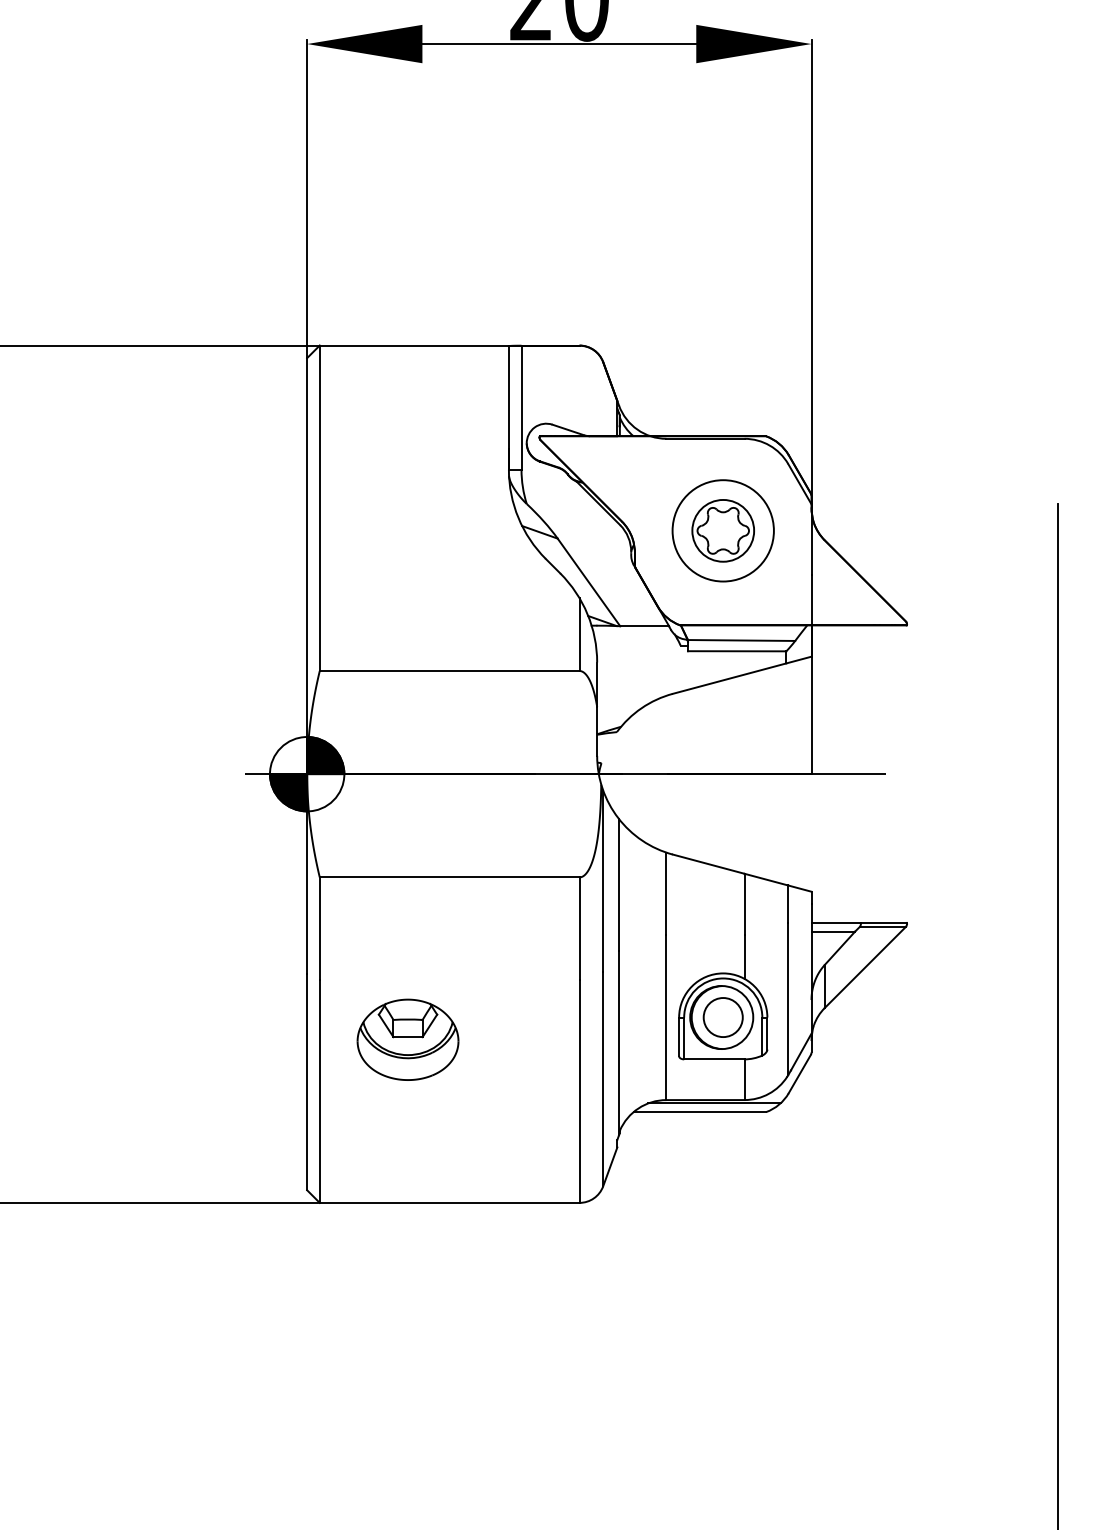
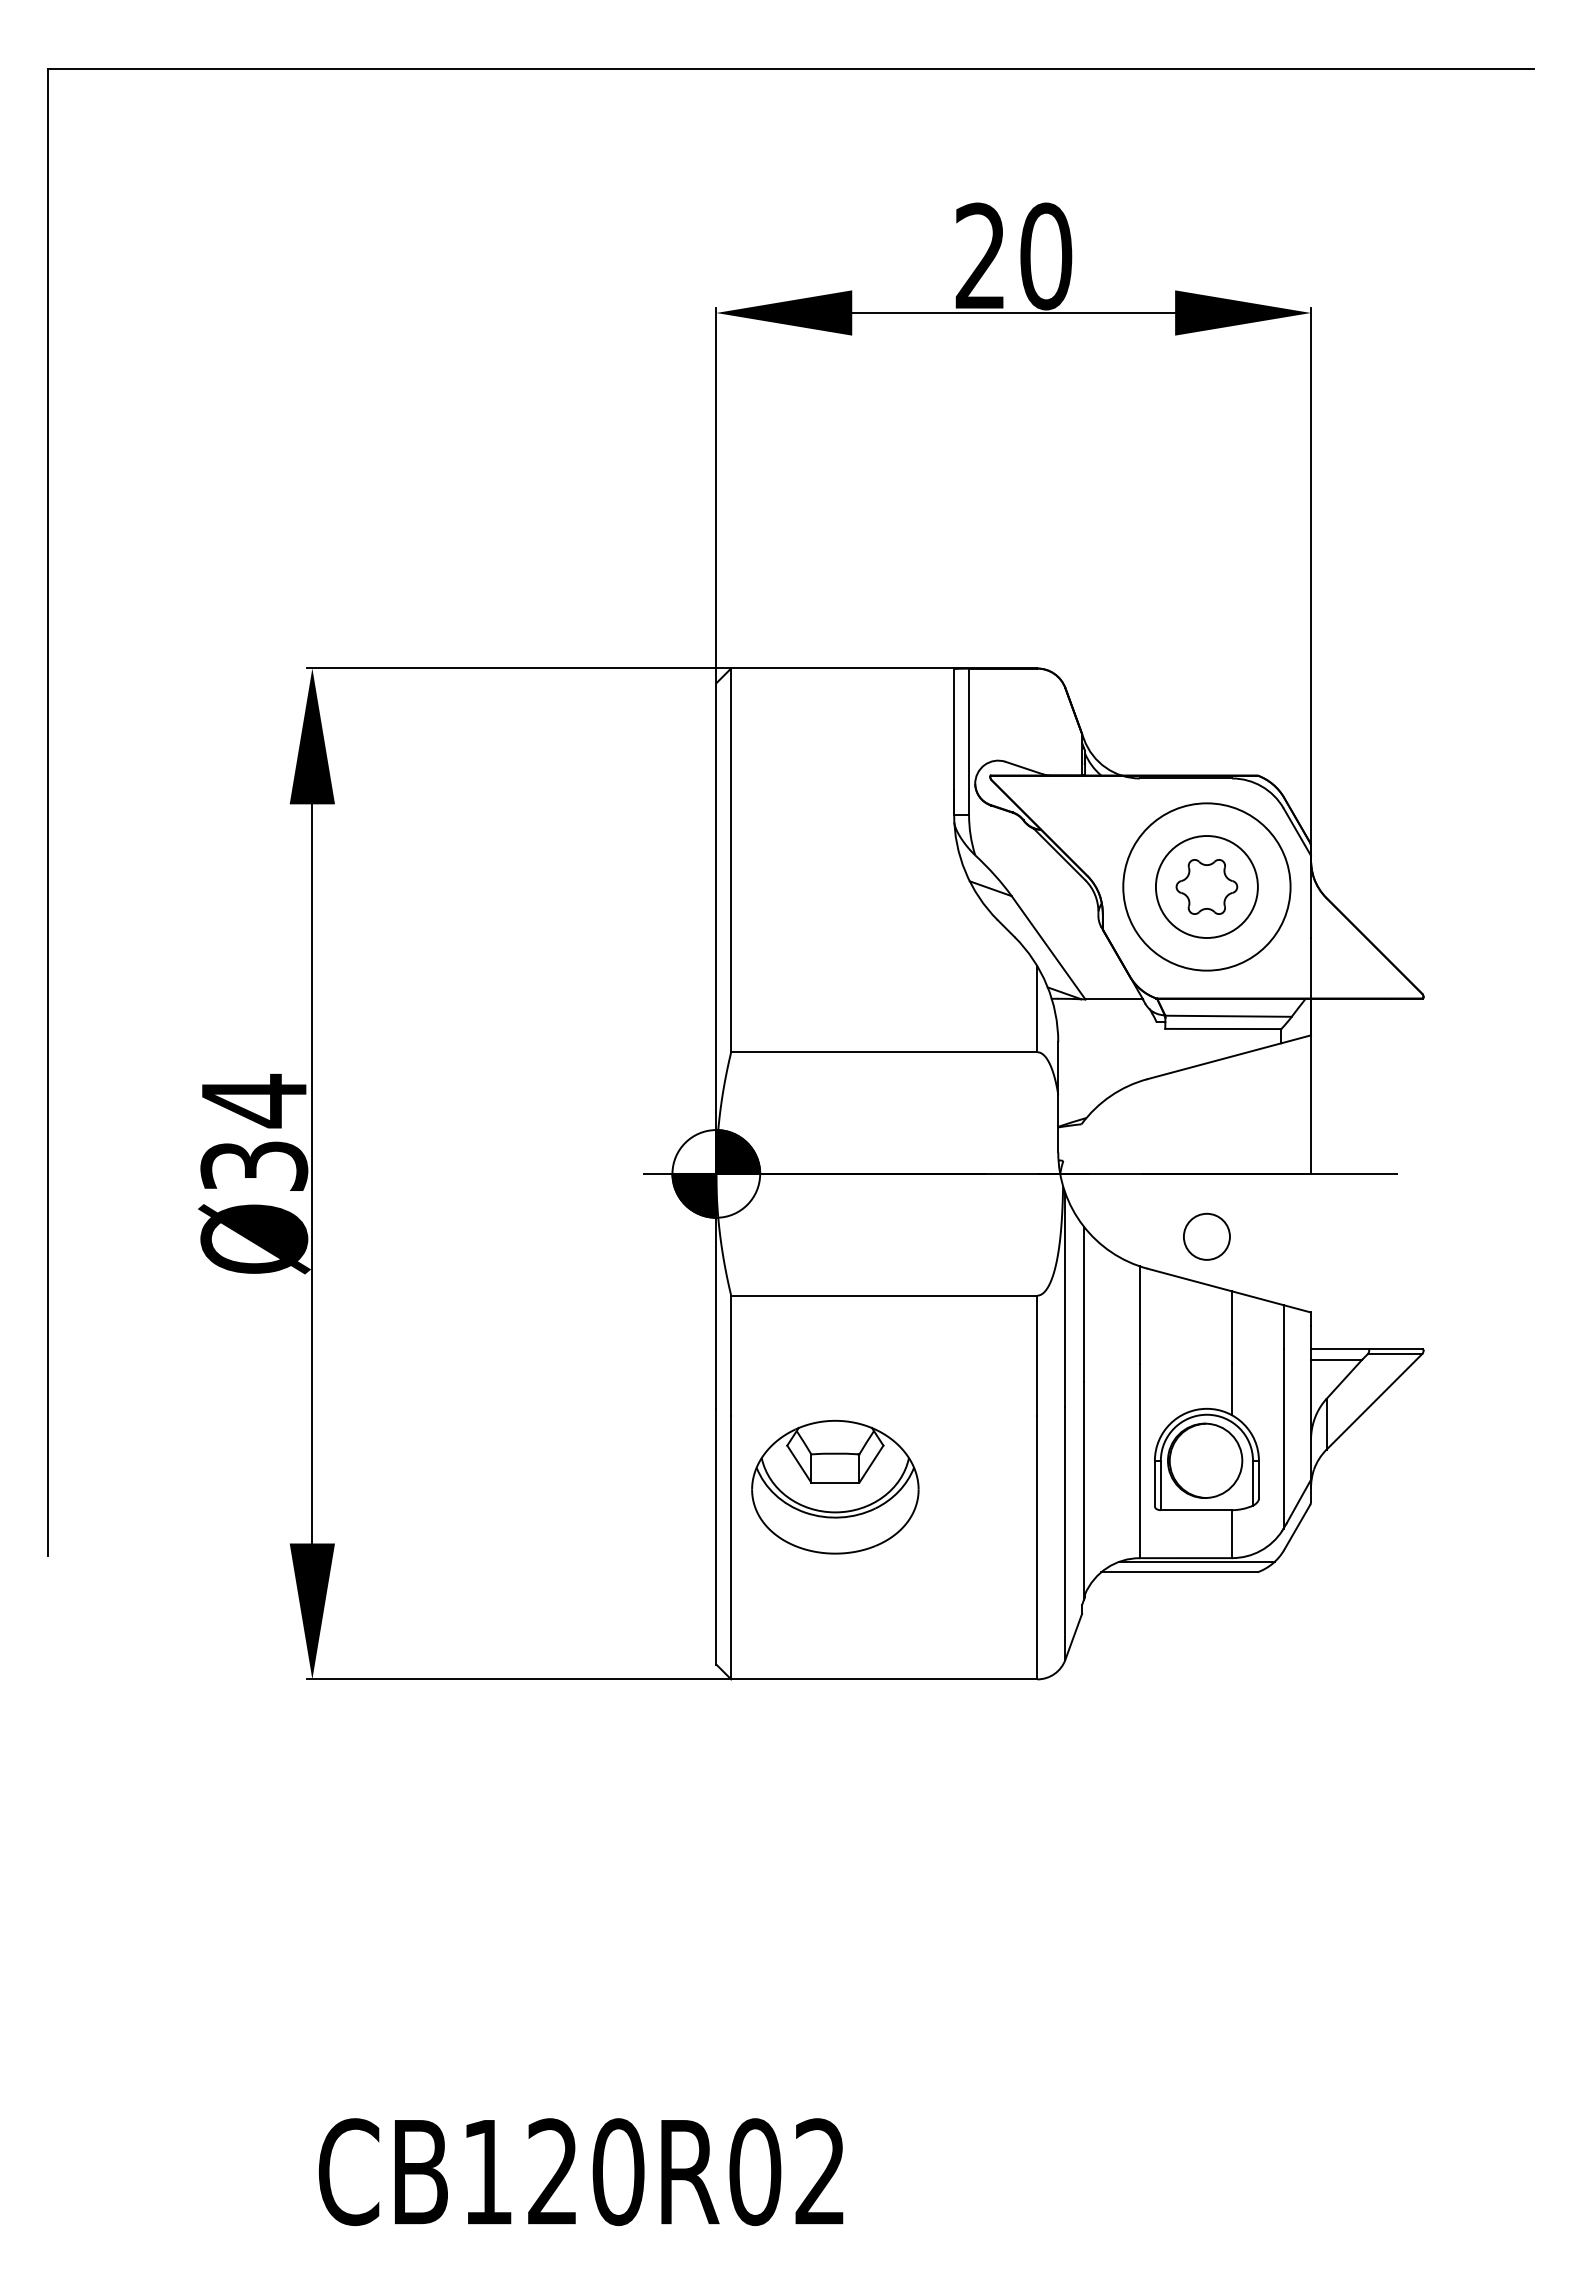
circle: (722, 530) -> (1206, 886), size x1.4
circle: (722, 530) -> (1206, 886), size x1.4
circle: (722, 1017) -> (1206, 1236), moved
part: (407, 1039) -> (834, 1486), size x1.4

